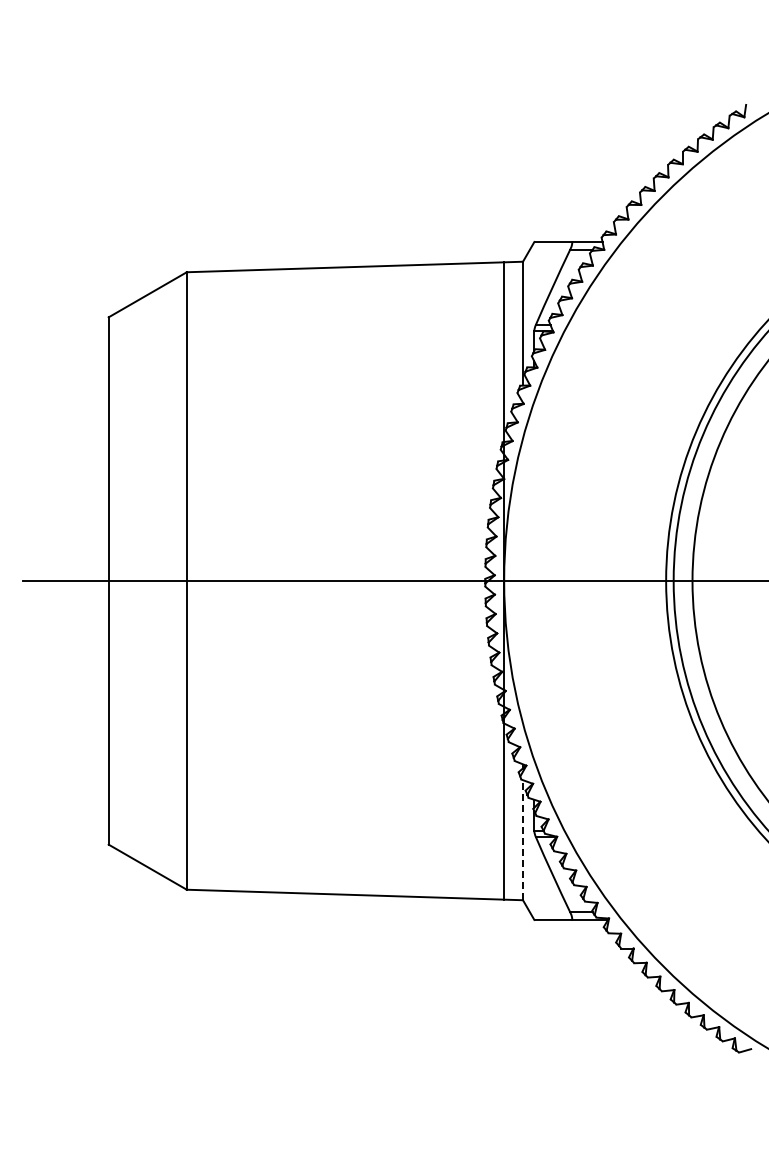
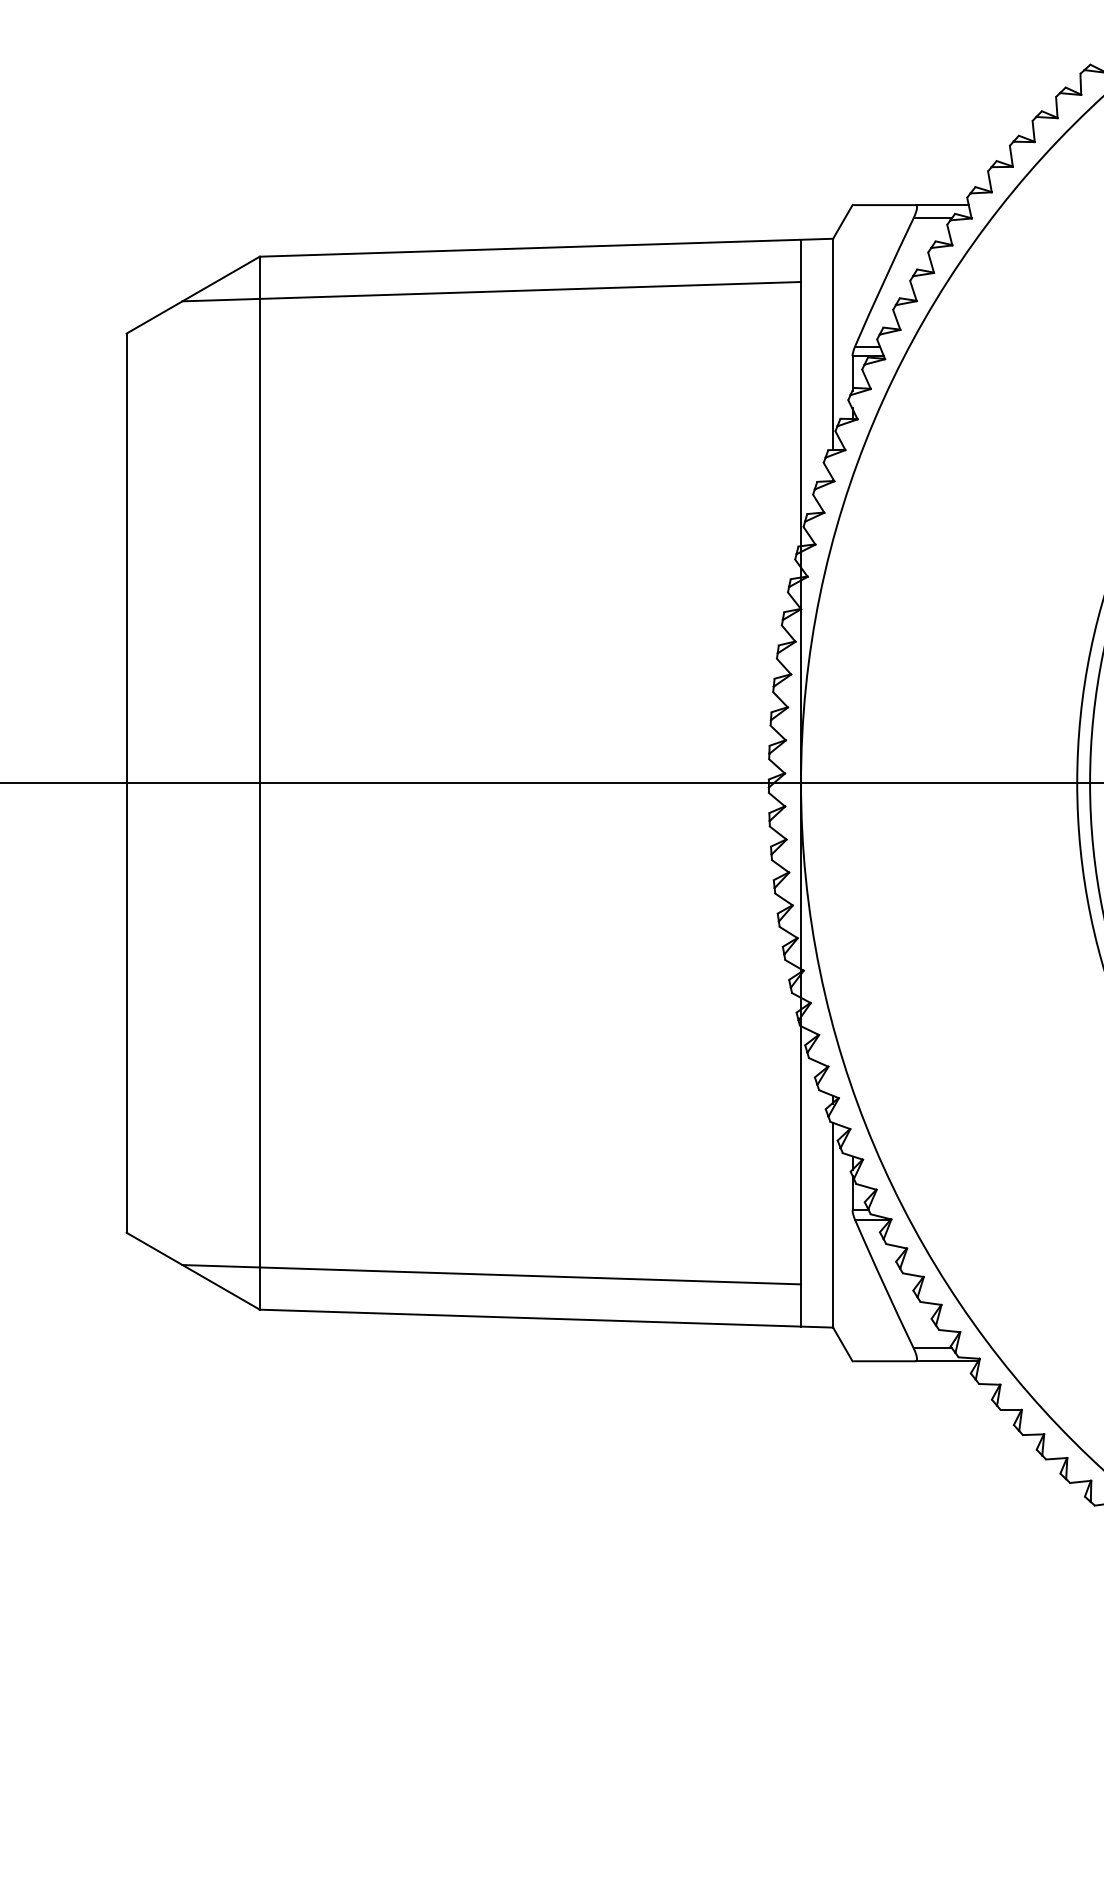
line: (322, 292) -> (491, 291), added
line: (523, 840) -> (833, 1225), dashed -> solid
line: (322, 868) -> (491, 1273), added

